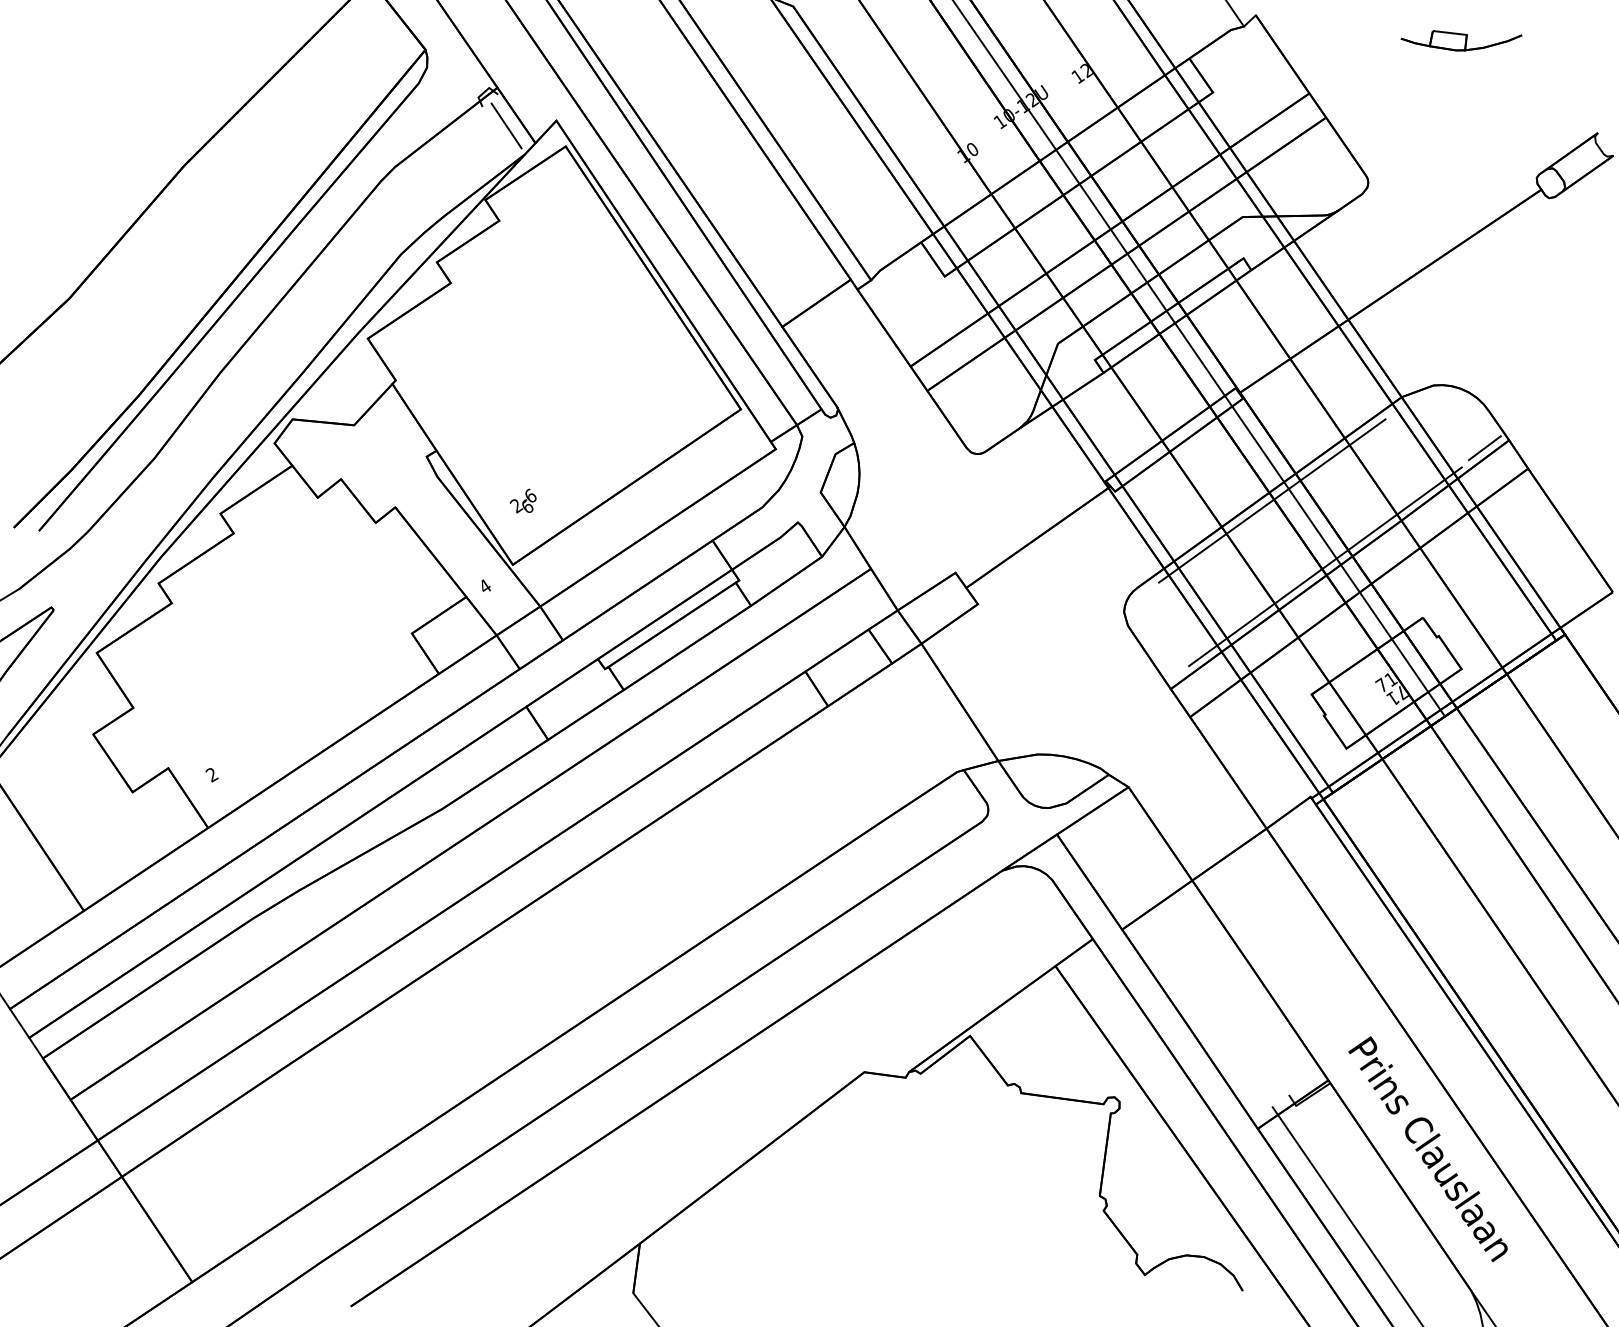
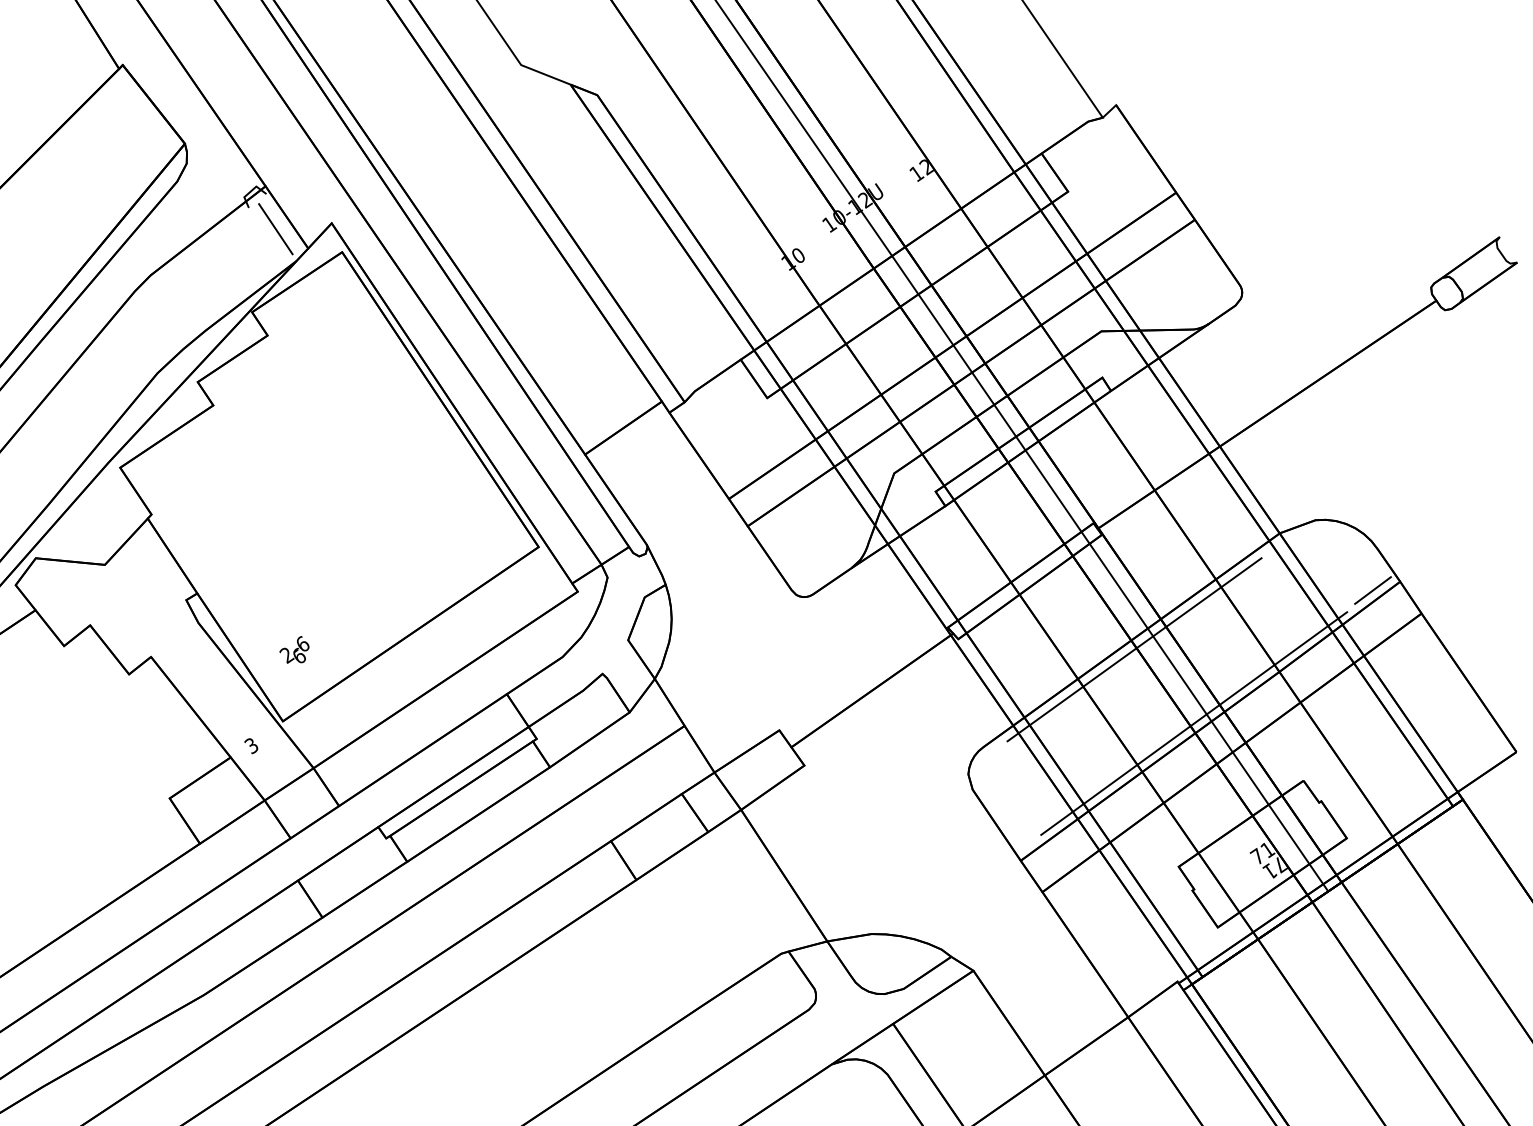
part: (1461, 40) -> (1346, 133), removed
text: (484, 586) -> (251, 745), 4 -> 3

